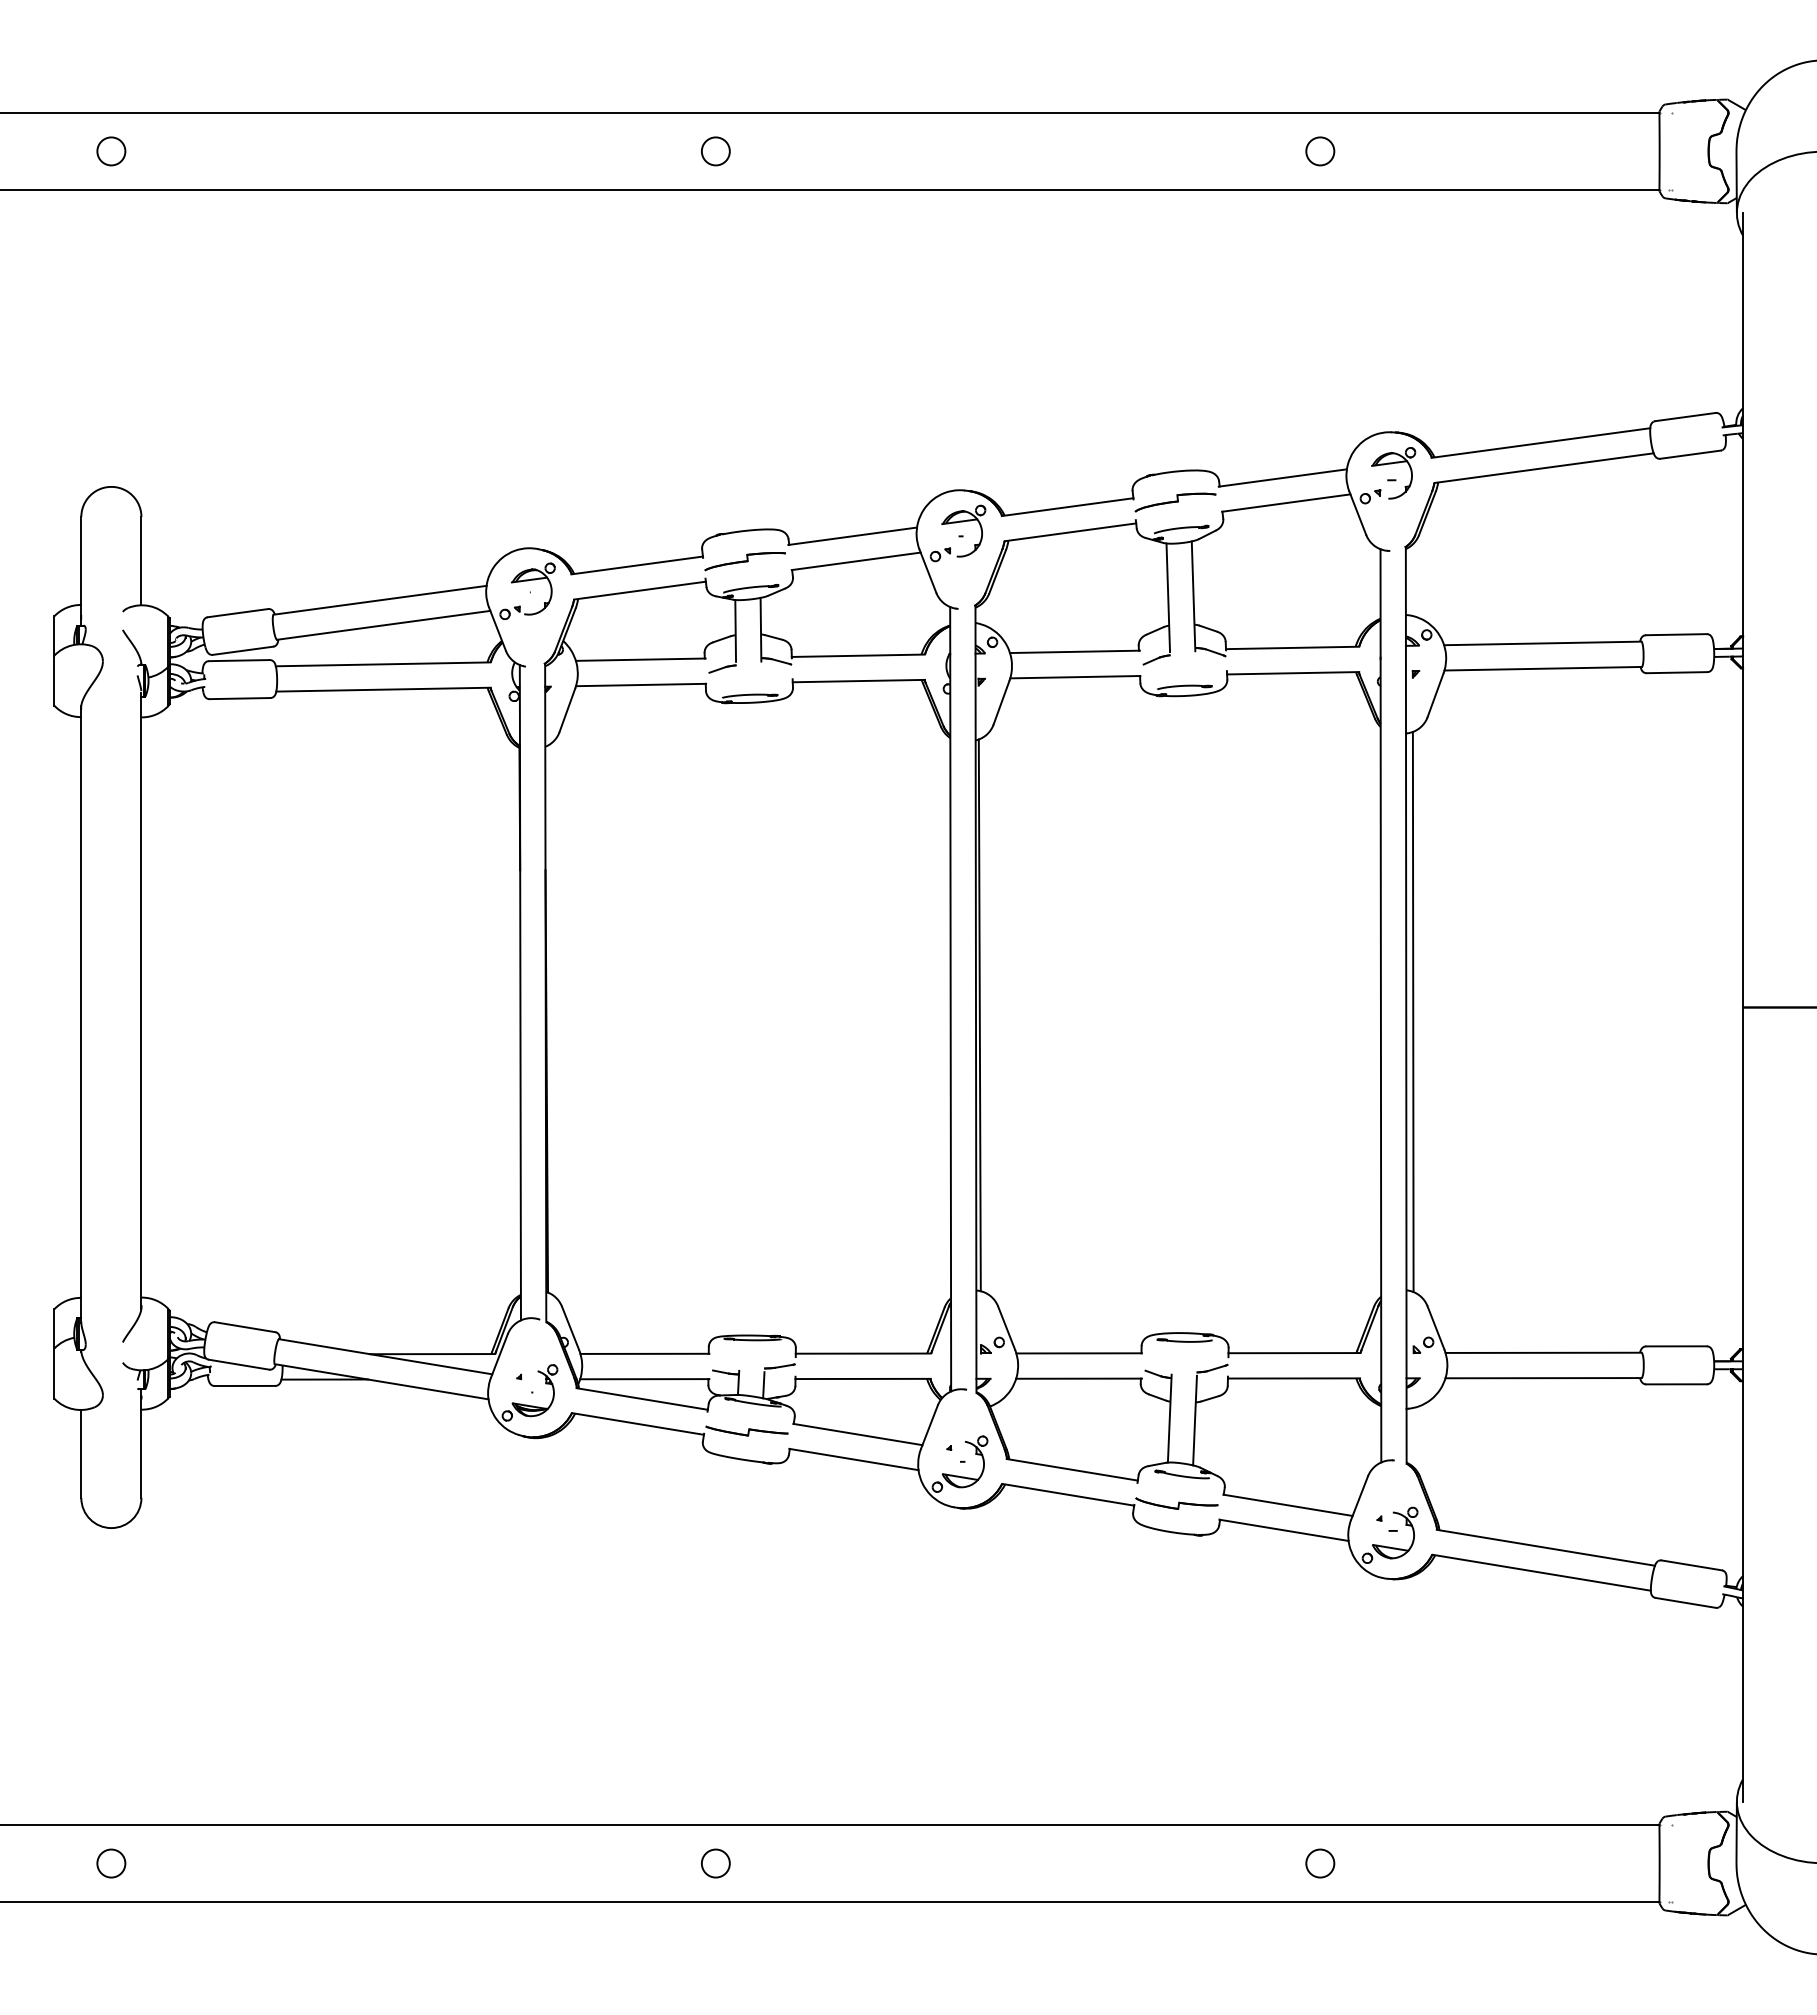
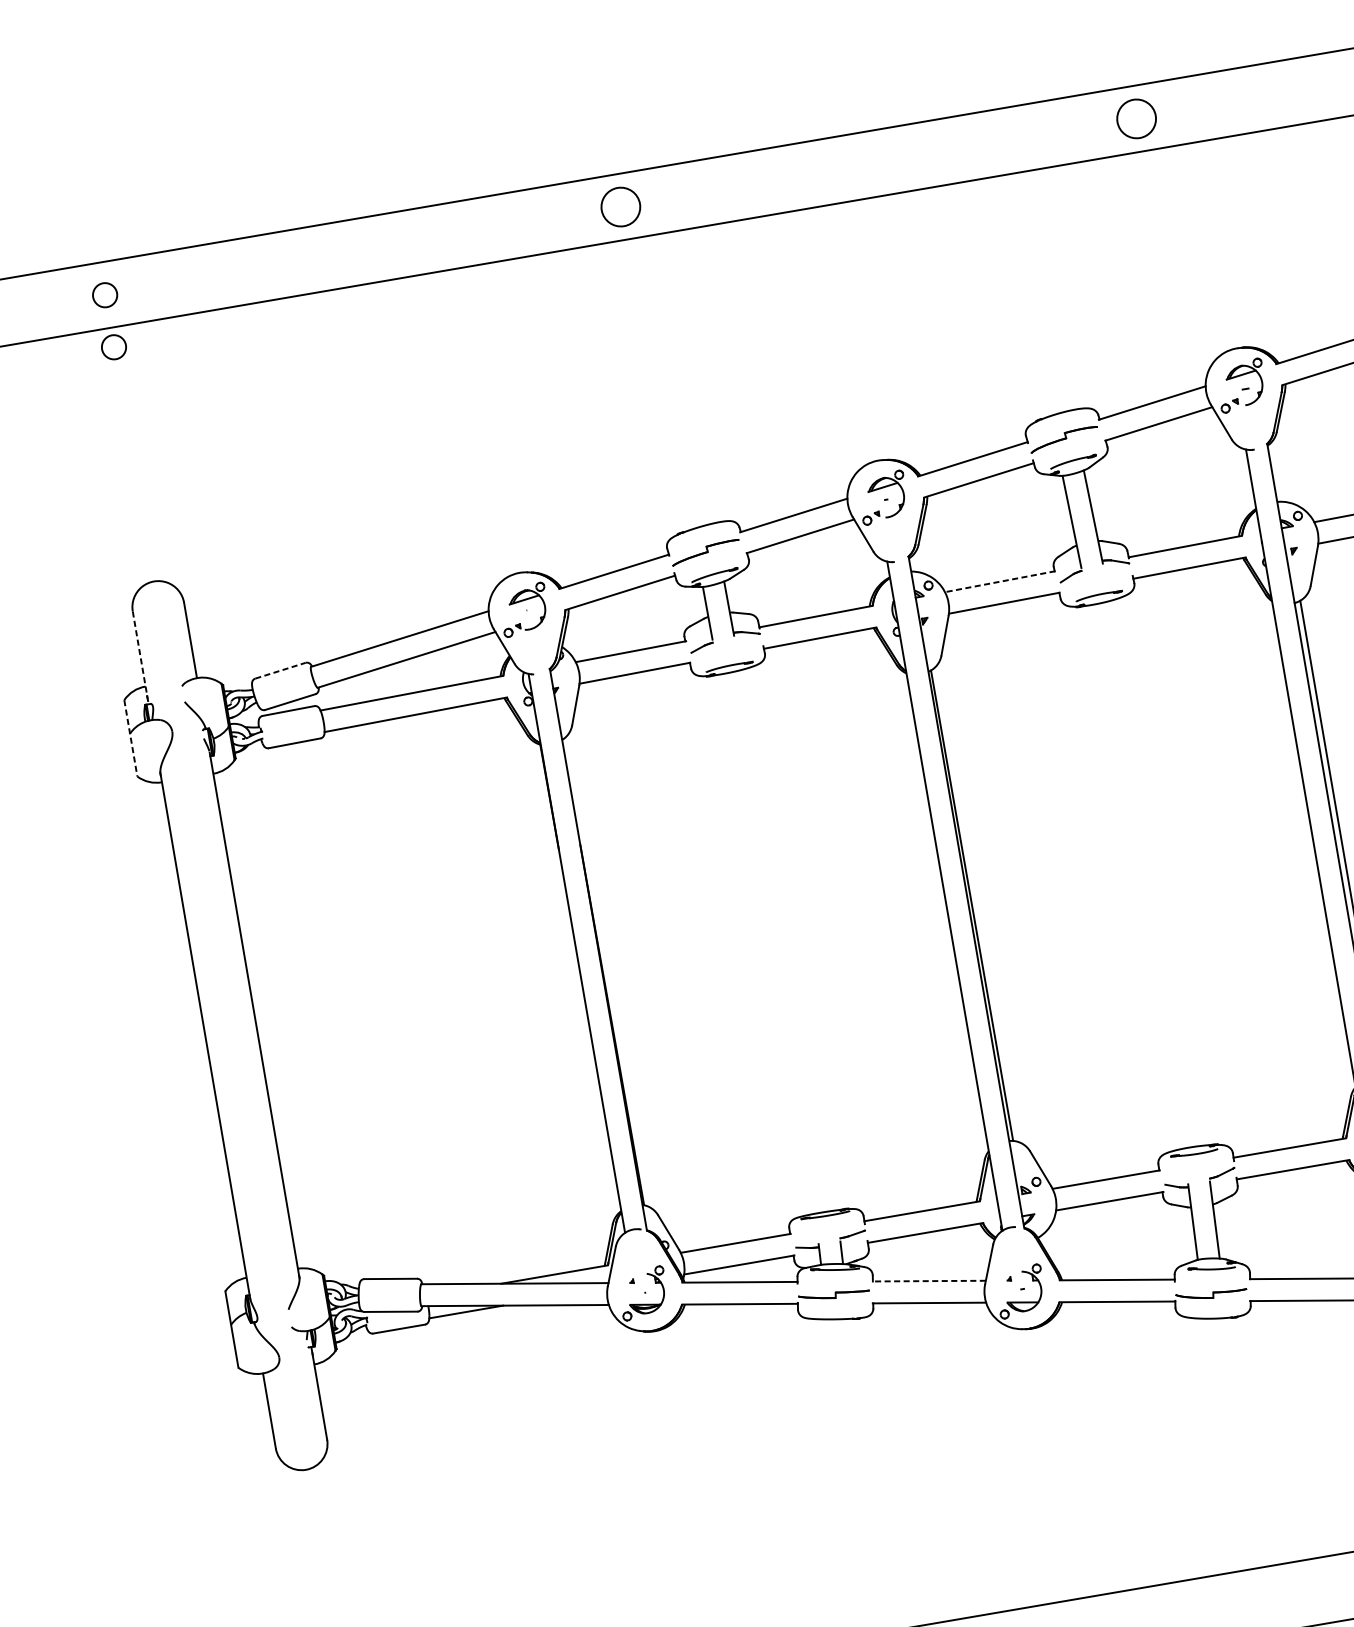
circle: (715, 151) -> (620, 207), size x1.6
circle: (1320, 151) -> (1136, 118), size x1.6
circle: (111, 212) -> (114, 347), added
line: (81, 571) -> (140, 658), solid -> dashed
line: (238, 613) -> (280, 670), solid -> dashed
line: (1074, 651) -> (999, 581), solid -> dashed
line: (54, 661) -> (130, 738), solid -> dashed
line: (857, 1434) -> (928, 1281), solid -> dashed

